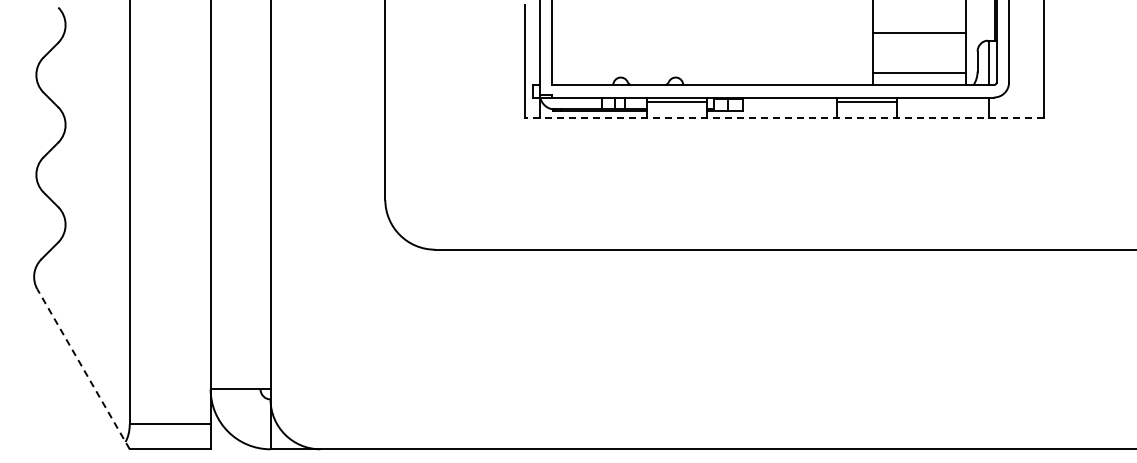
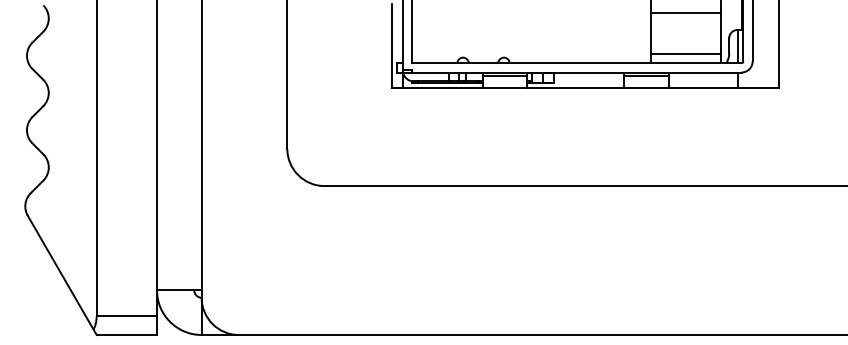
line: (919, 33) -> (685, 12), moved
line: (783, 117) -> (584, 87), dashed -> solid
line: (83, 368) -> (62, 274), dashed -> solid

